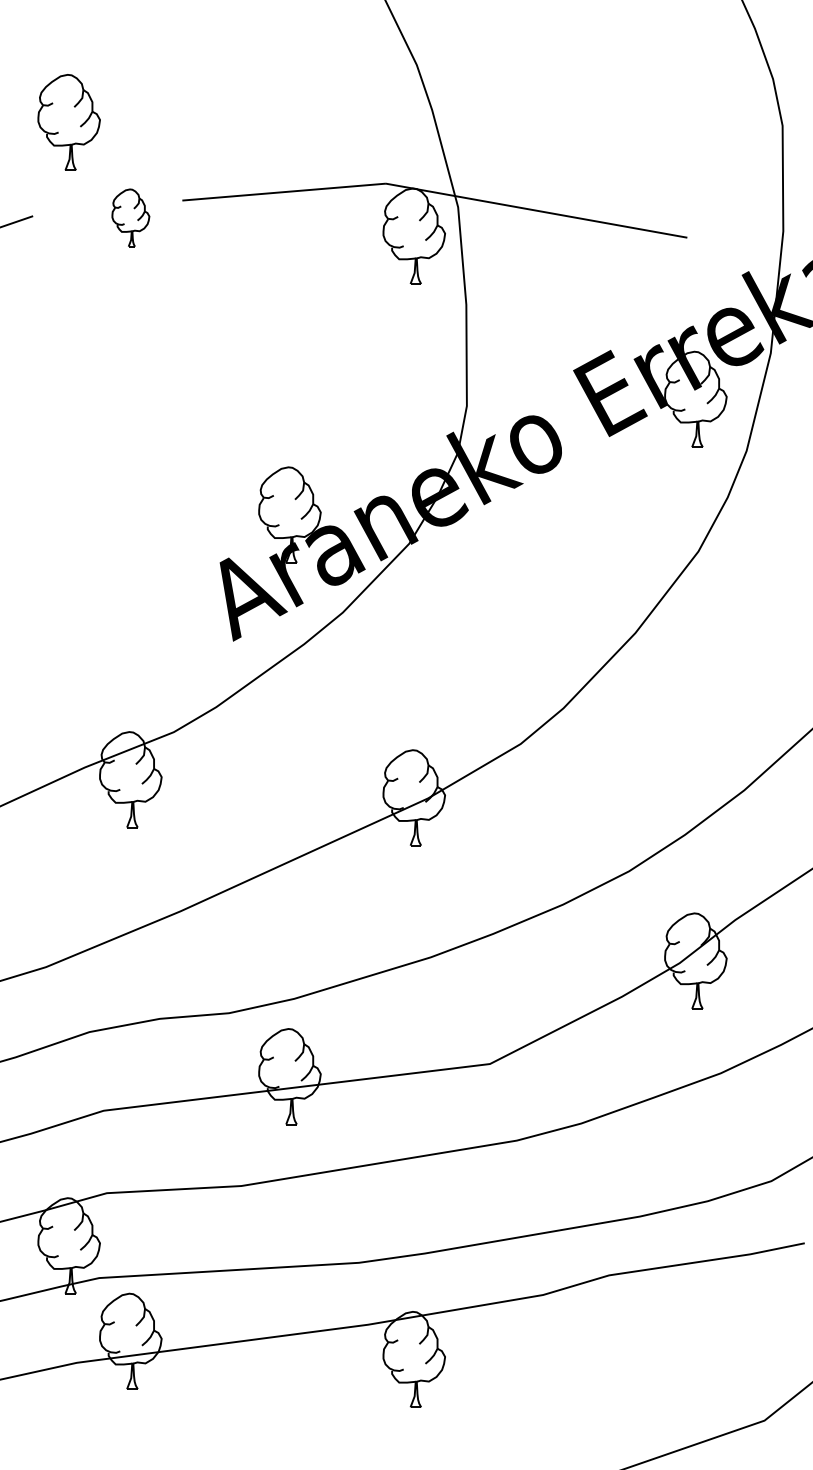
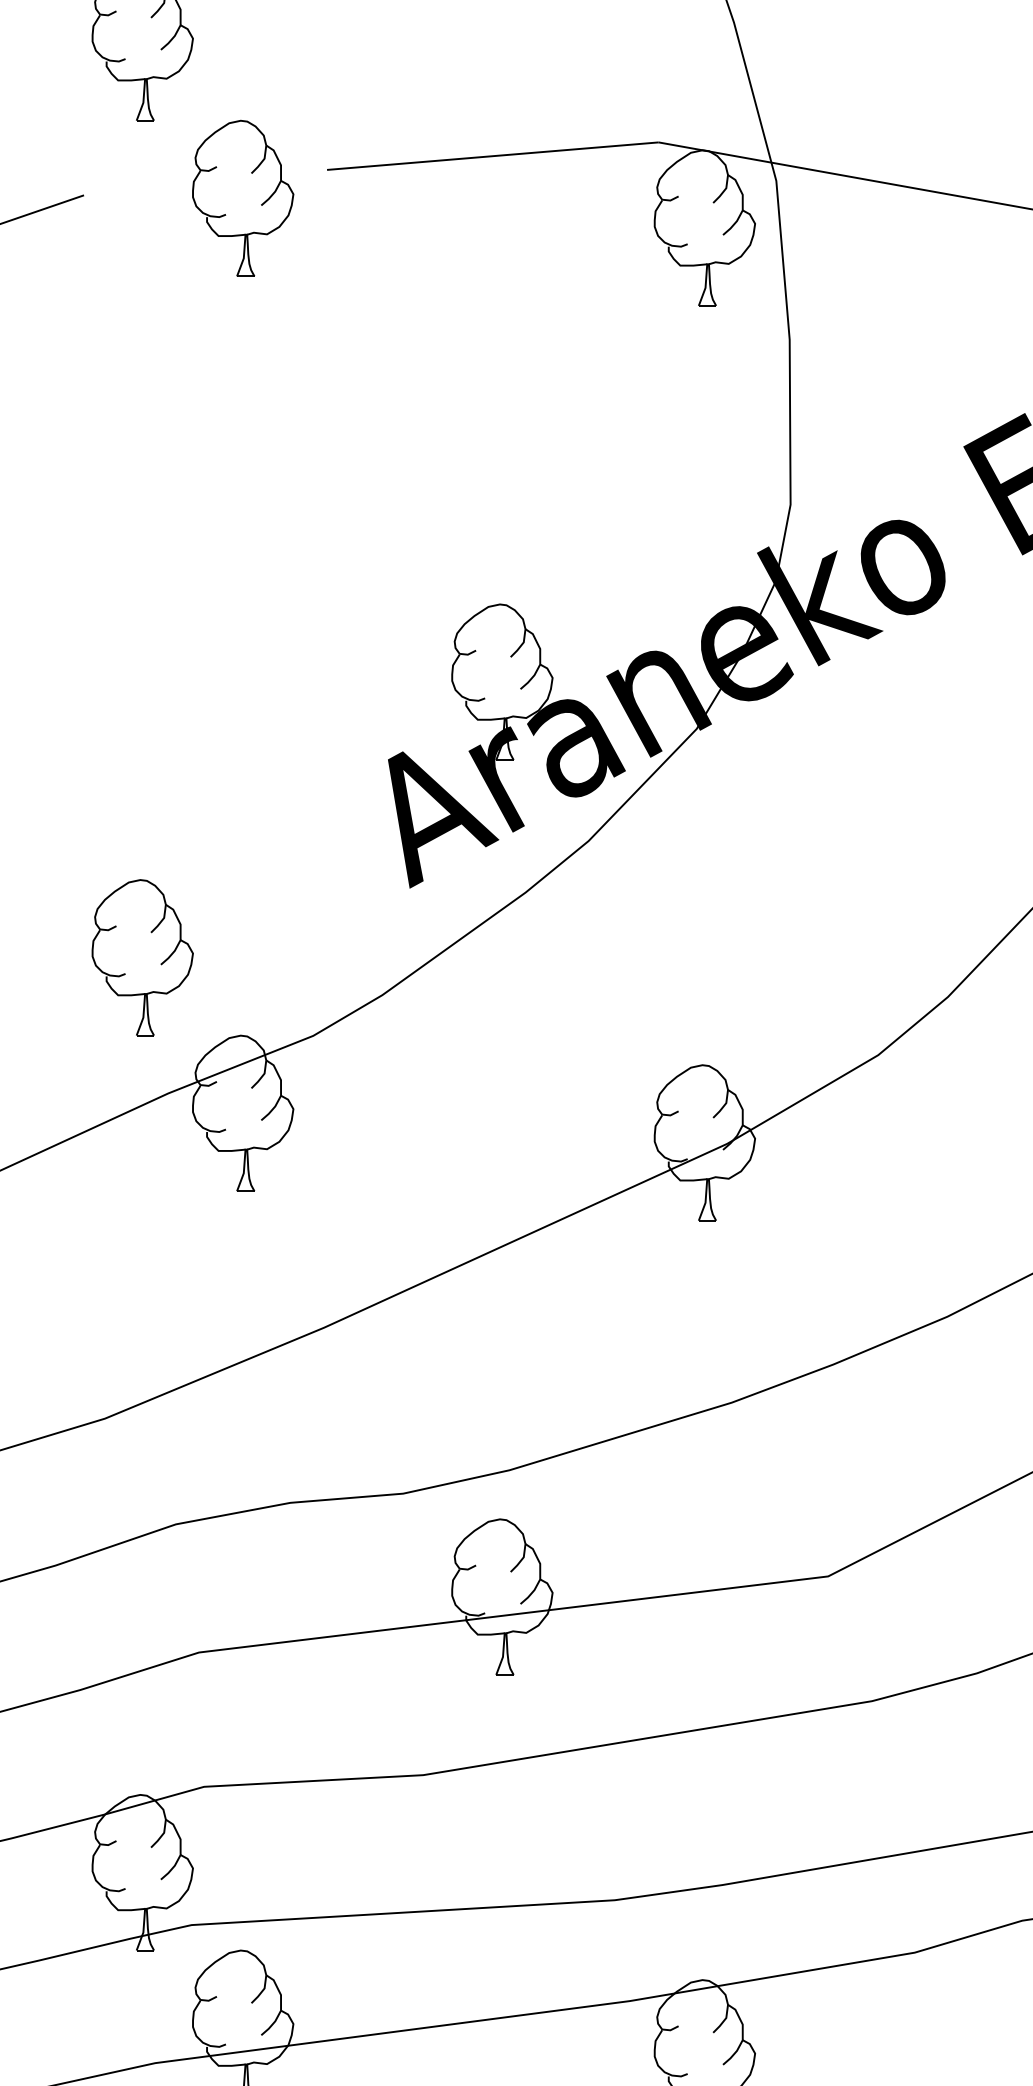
part: (130, 217) -> (242, 197), size x1.67
part: (68, 683) -> (141, 956), added

